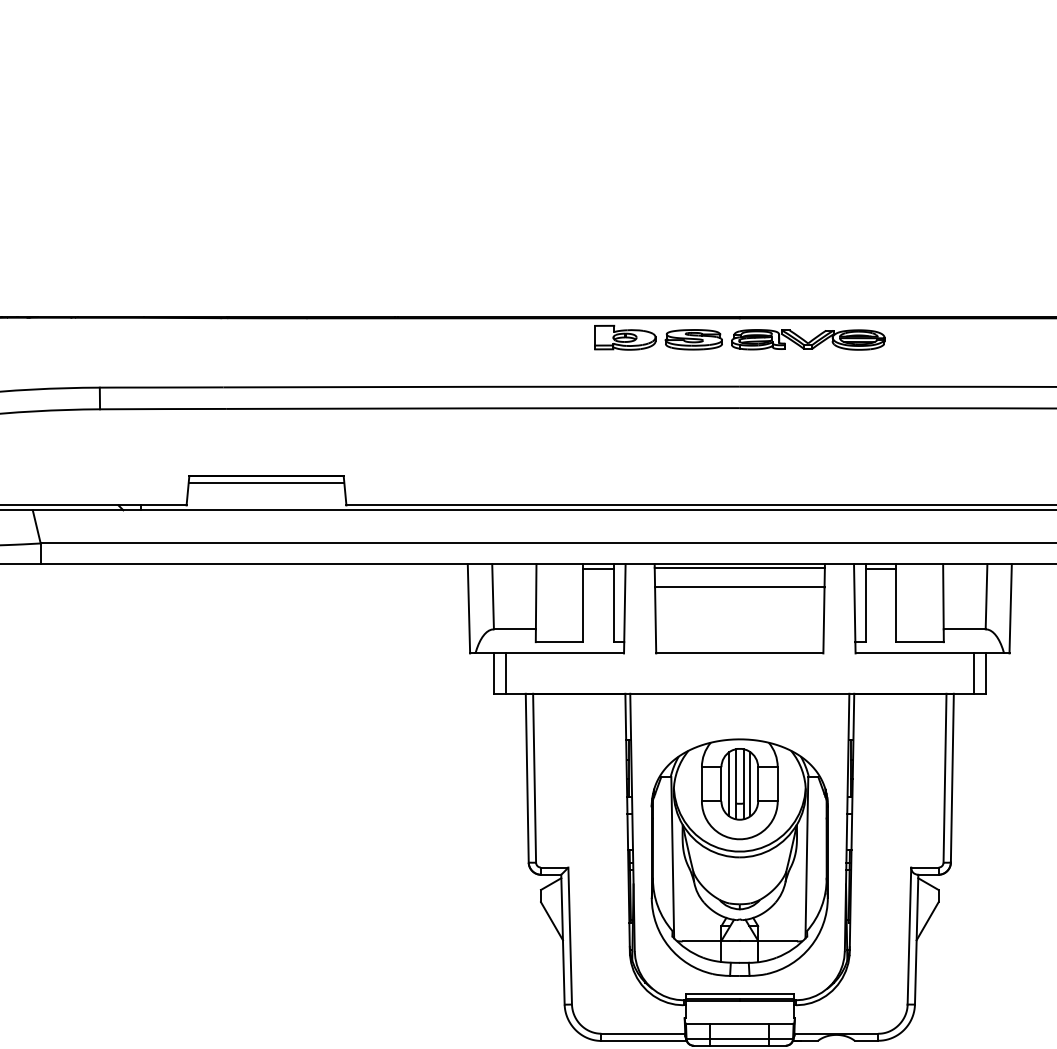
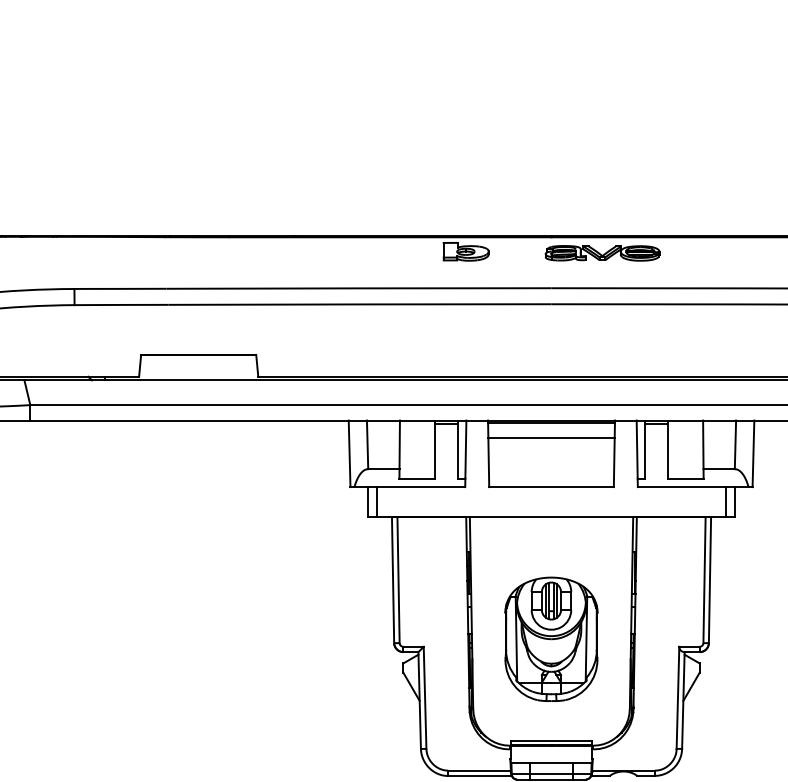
part: (693, 339) -> (517, 253), removed
line: (266, 483) -> (198, 360), removed
part: (739, 857) -> (551, 639), size x0.7

